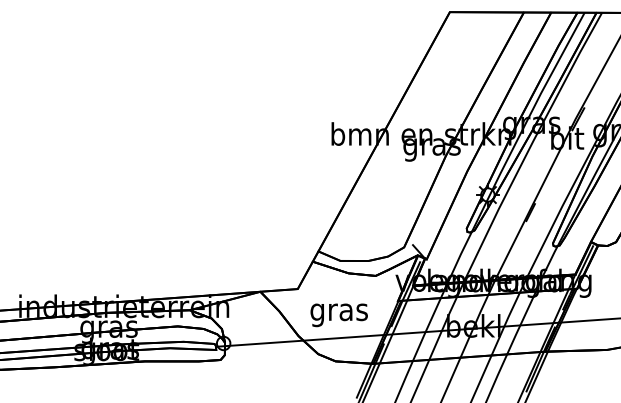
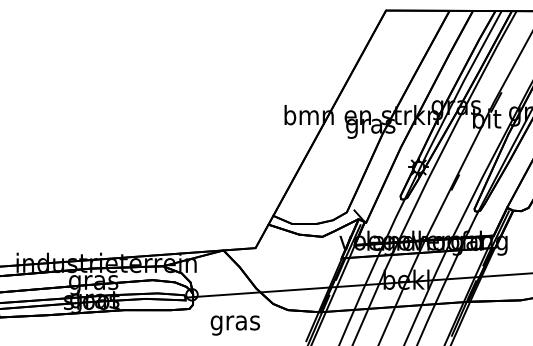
text: (338, 315) -> (234, 325), moved

